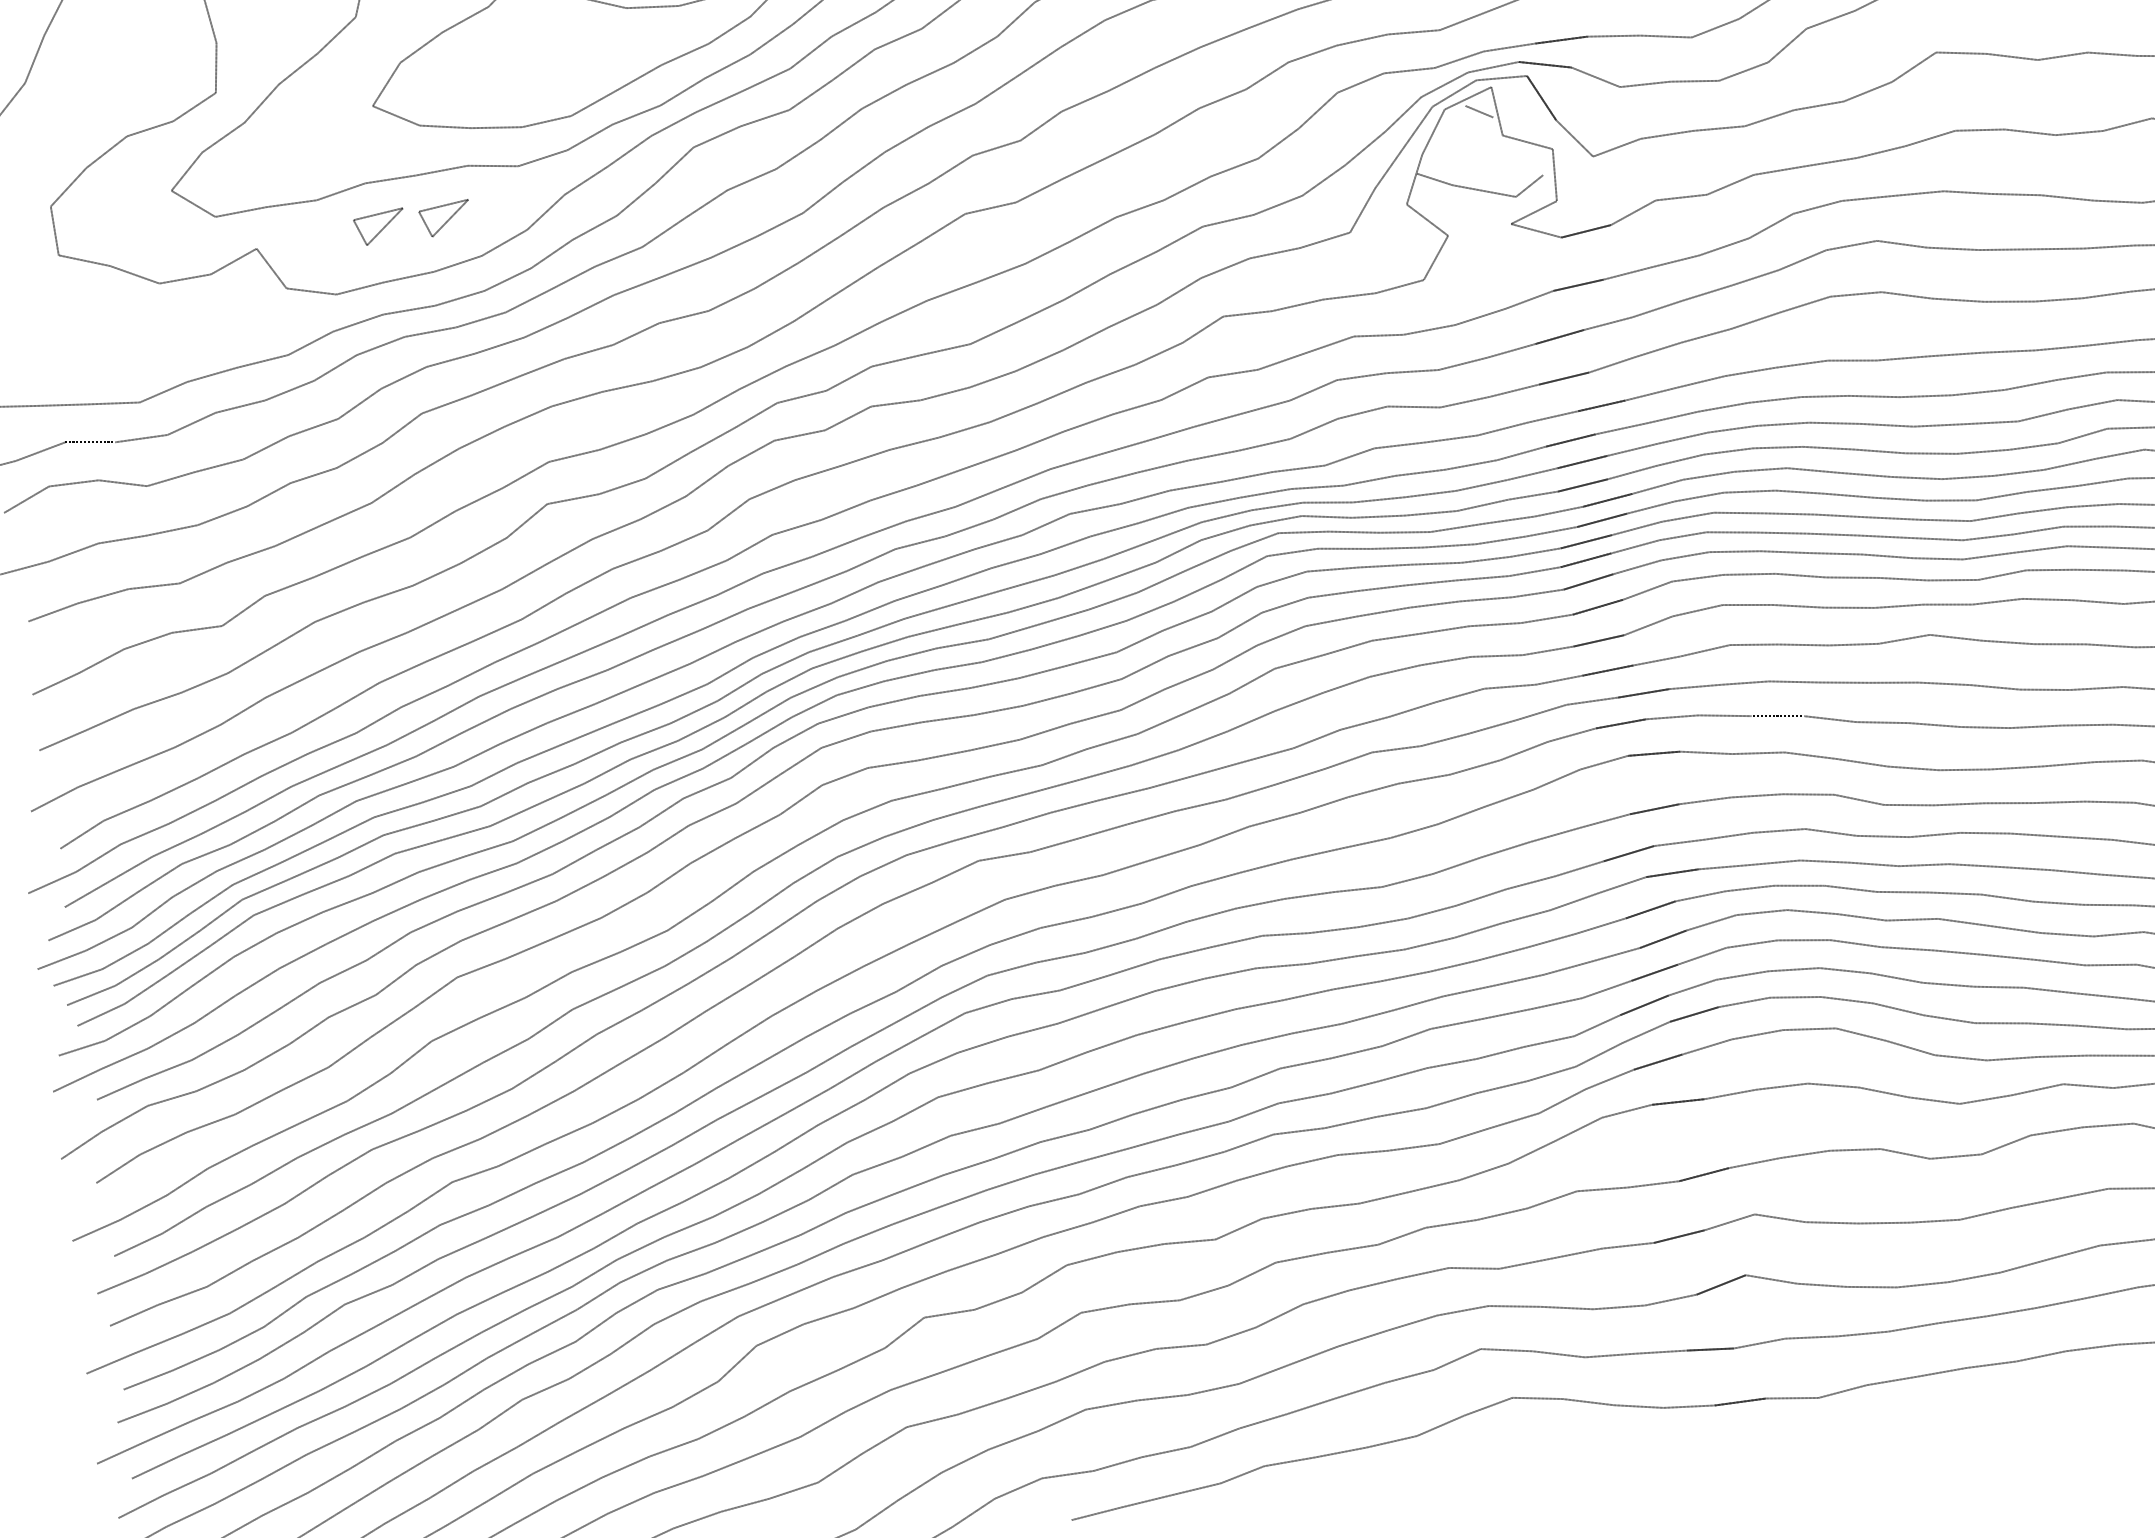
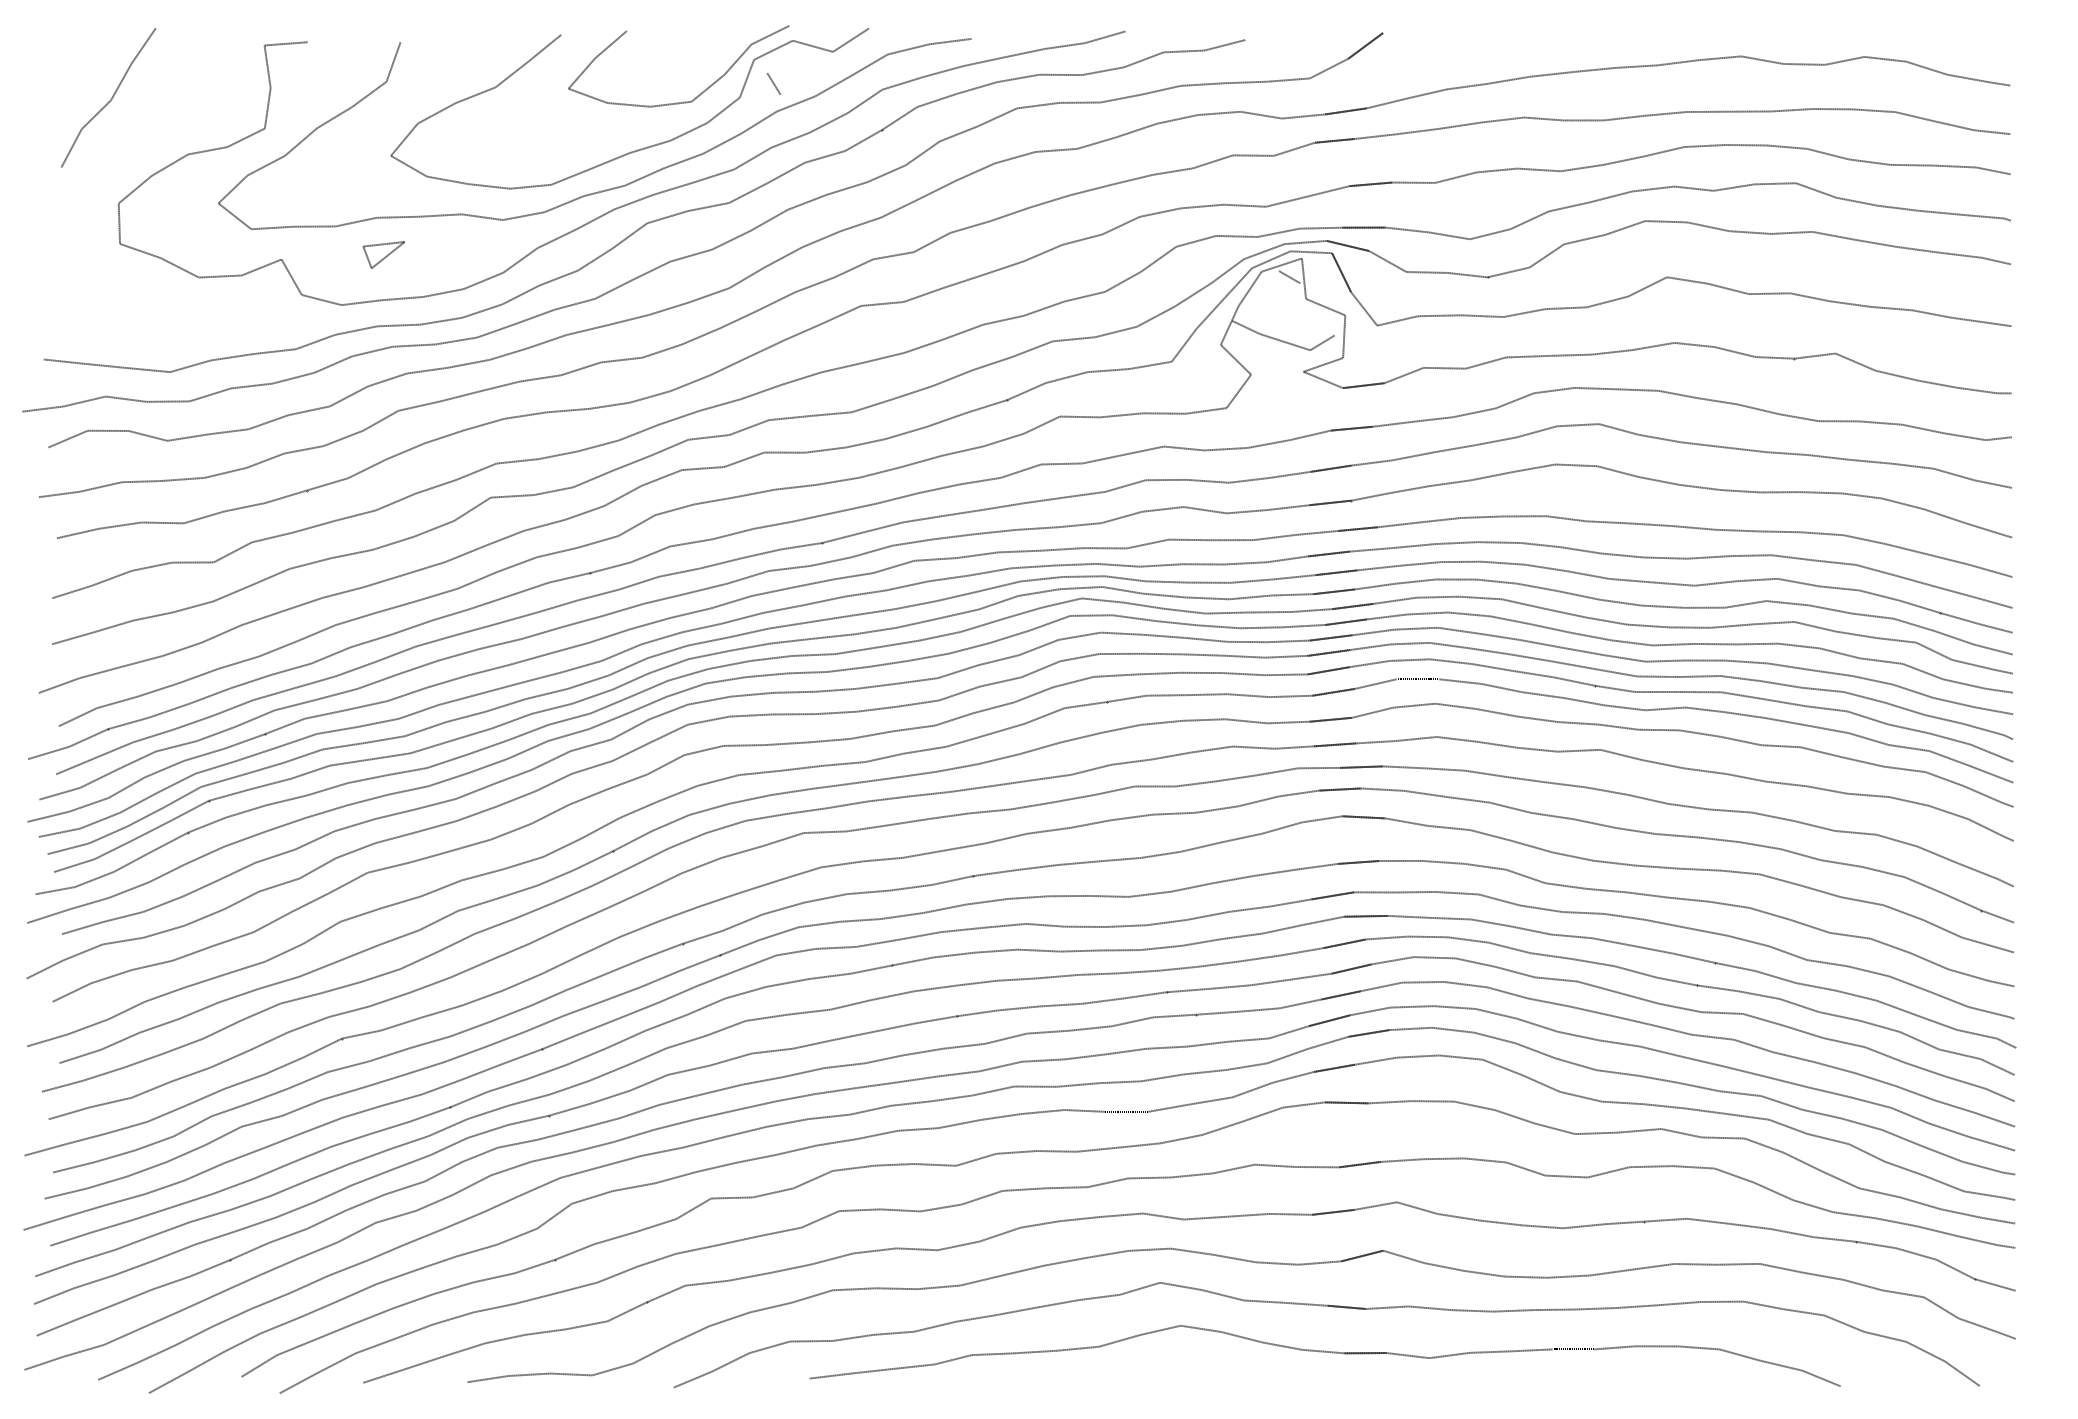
part: (444, 218) -> (437, 254), removed

